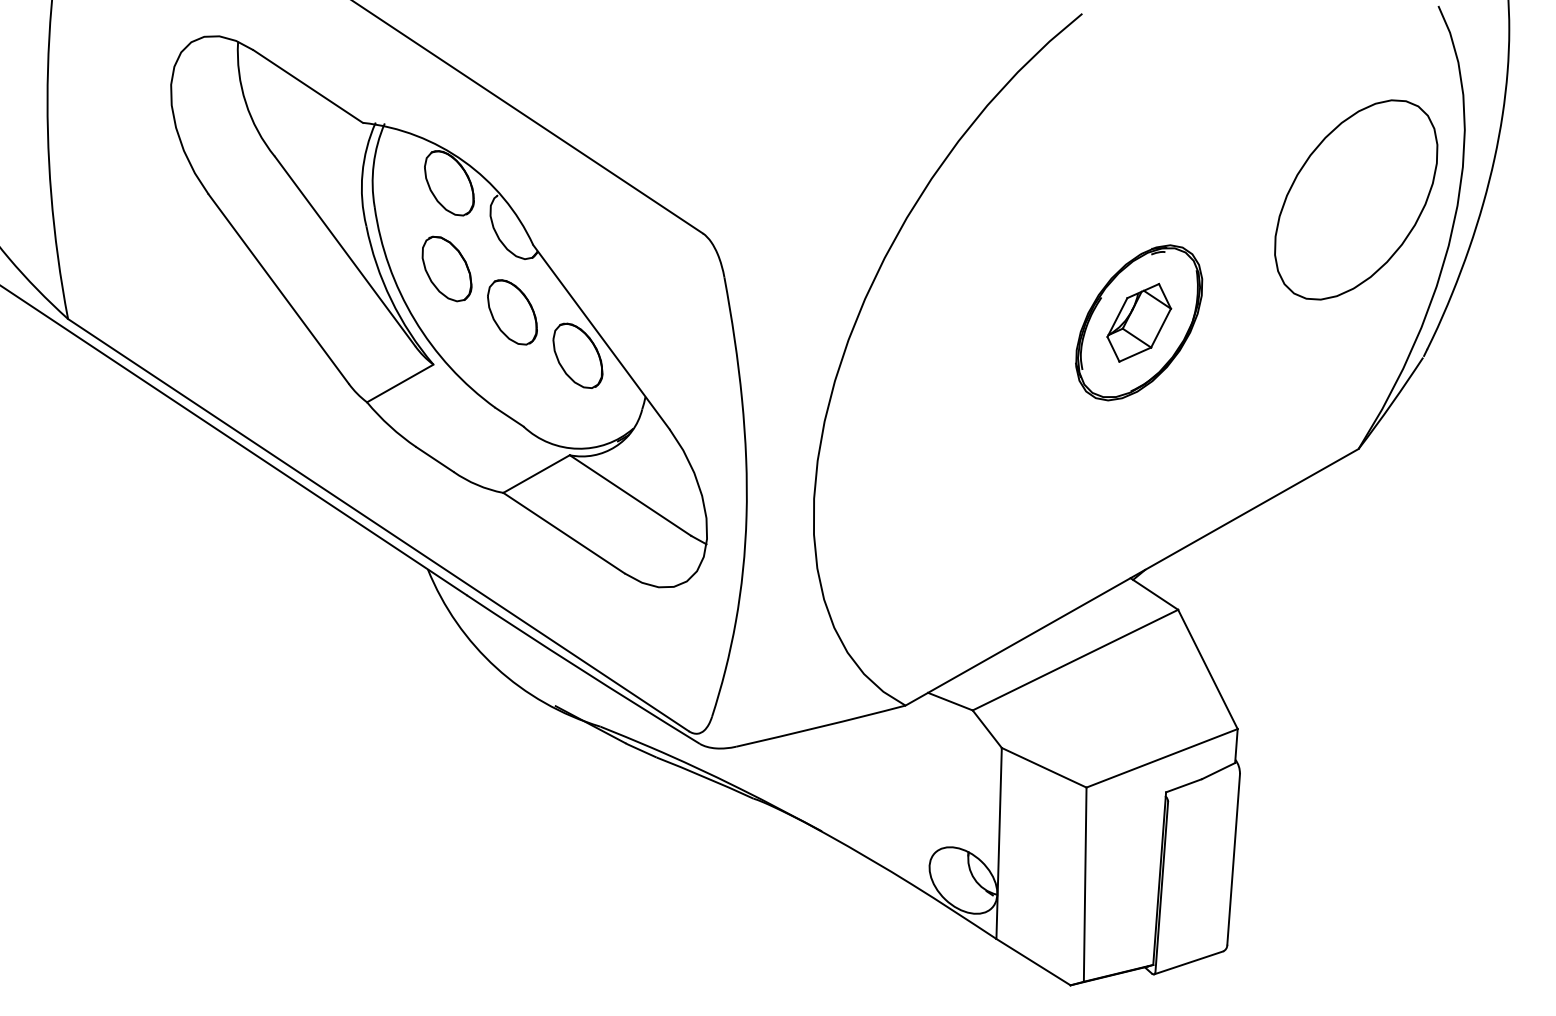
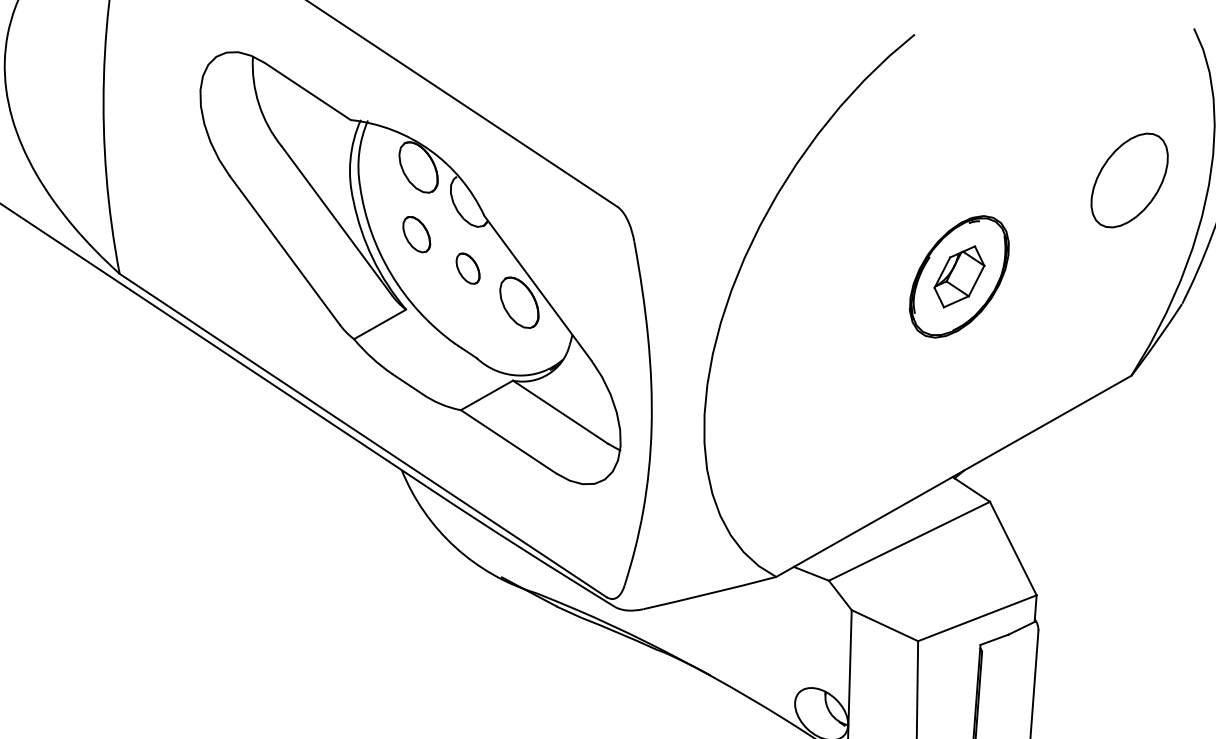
part: (1356, 199) -> (1129, 180), size x0.6
part: (446, 268) -> (416, 234), size x0.7
part: (512, 312) -> (468, 268), size x0.6

